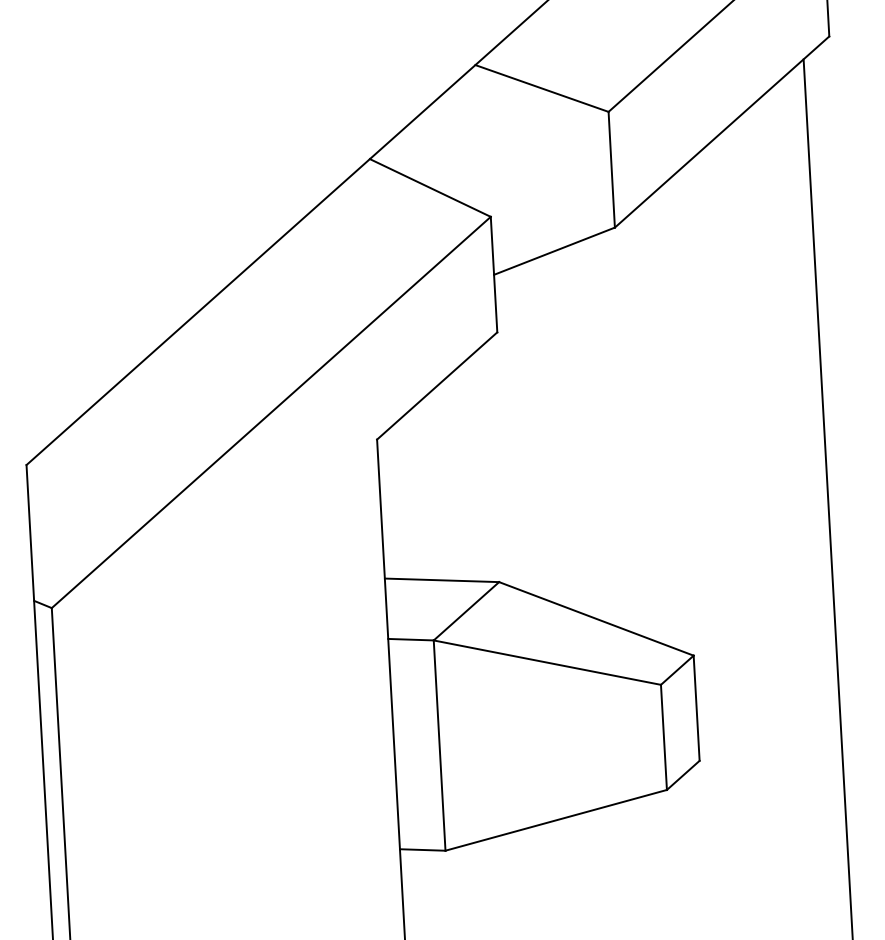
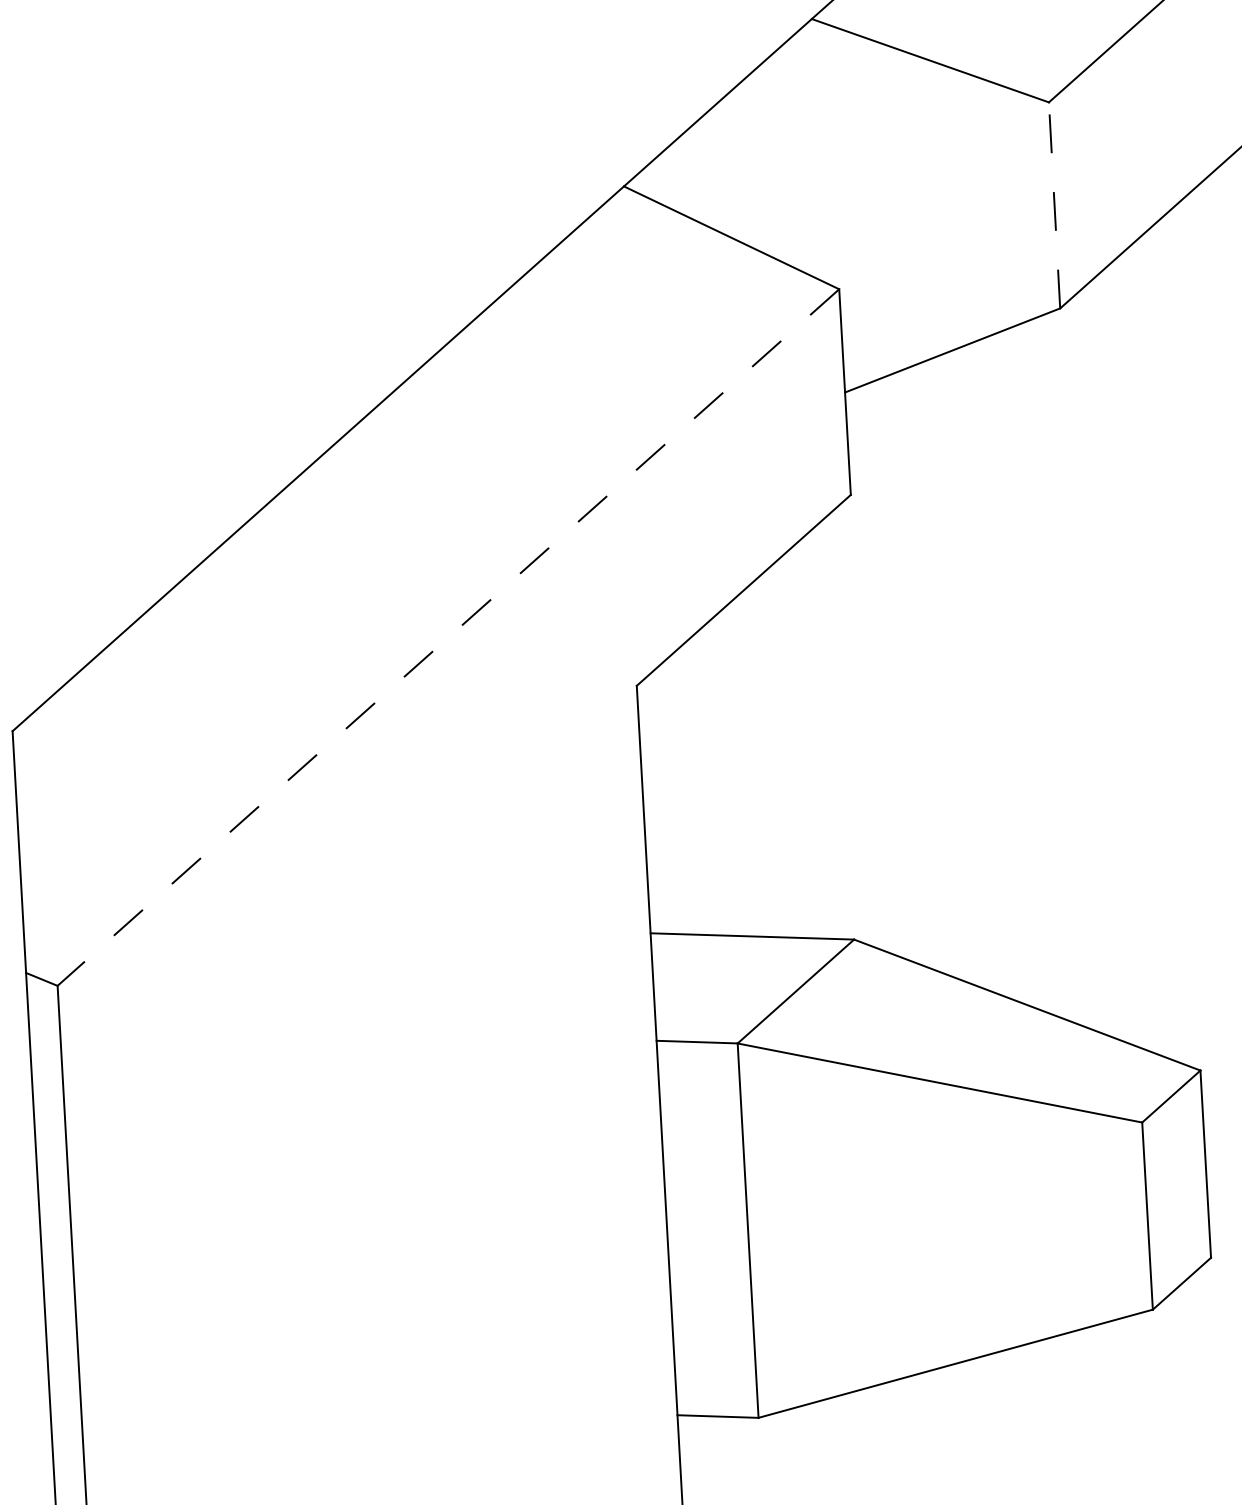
line: (611, 169) -> (1054, 204), solid -> dashed
line: (270, 412) -> (446, 637), solid -> dashed

